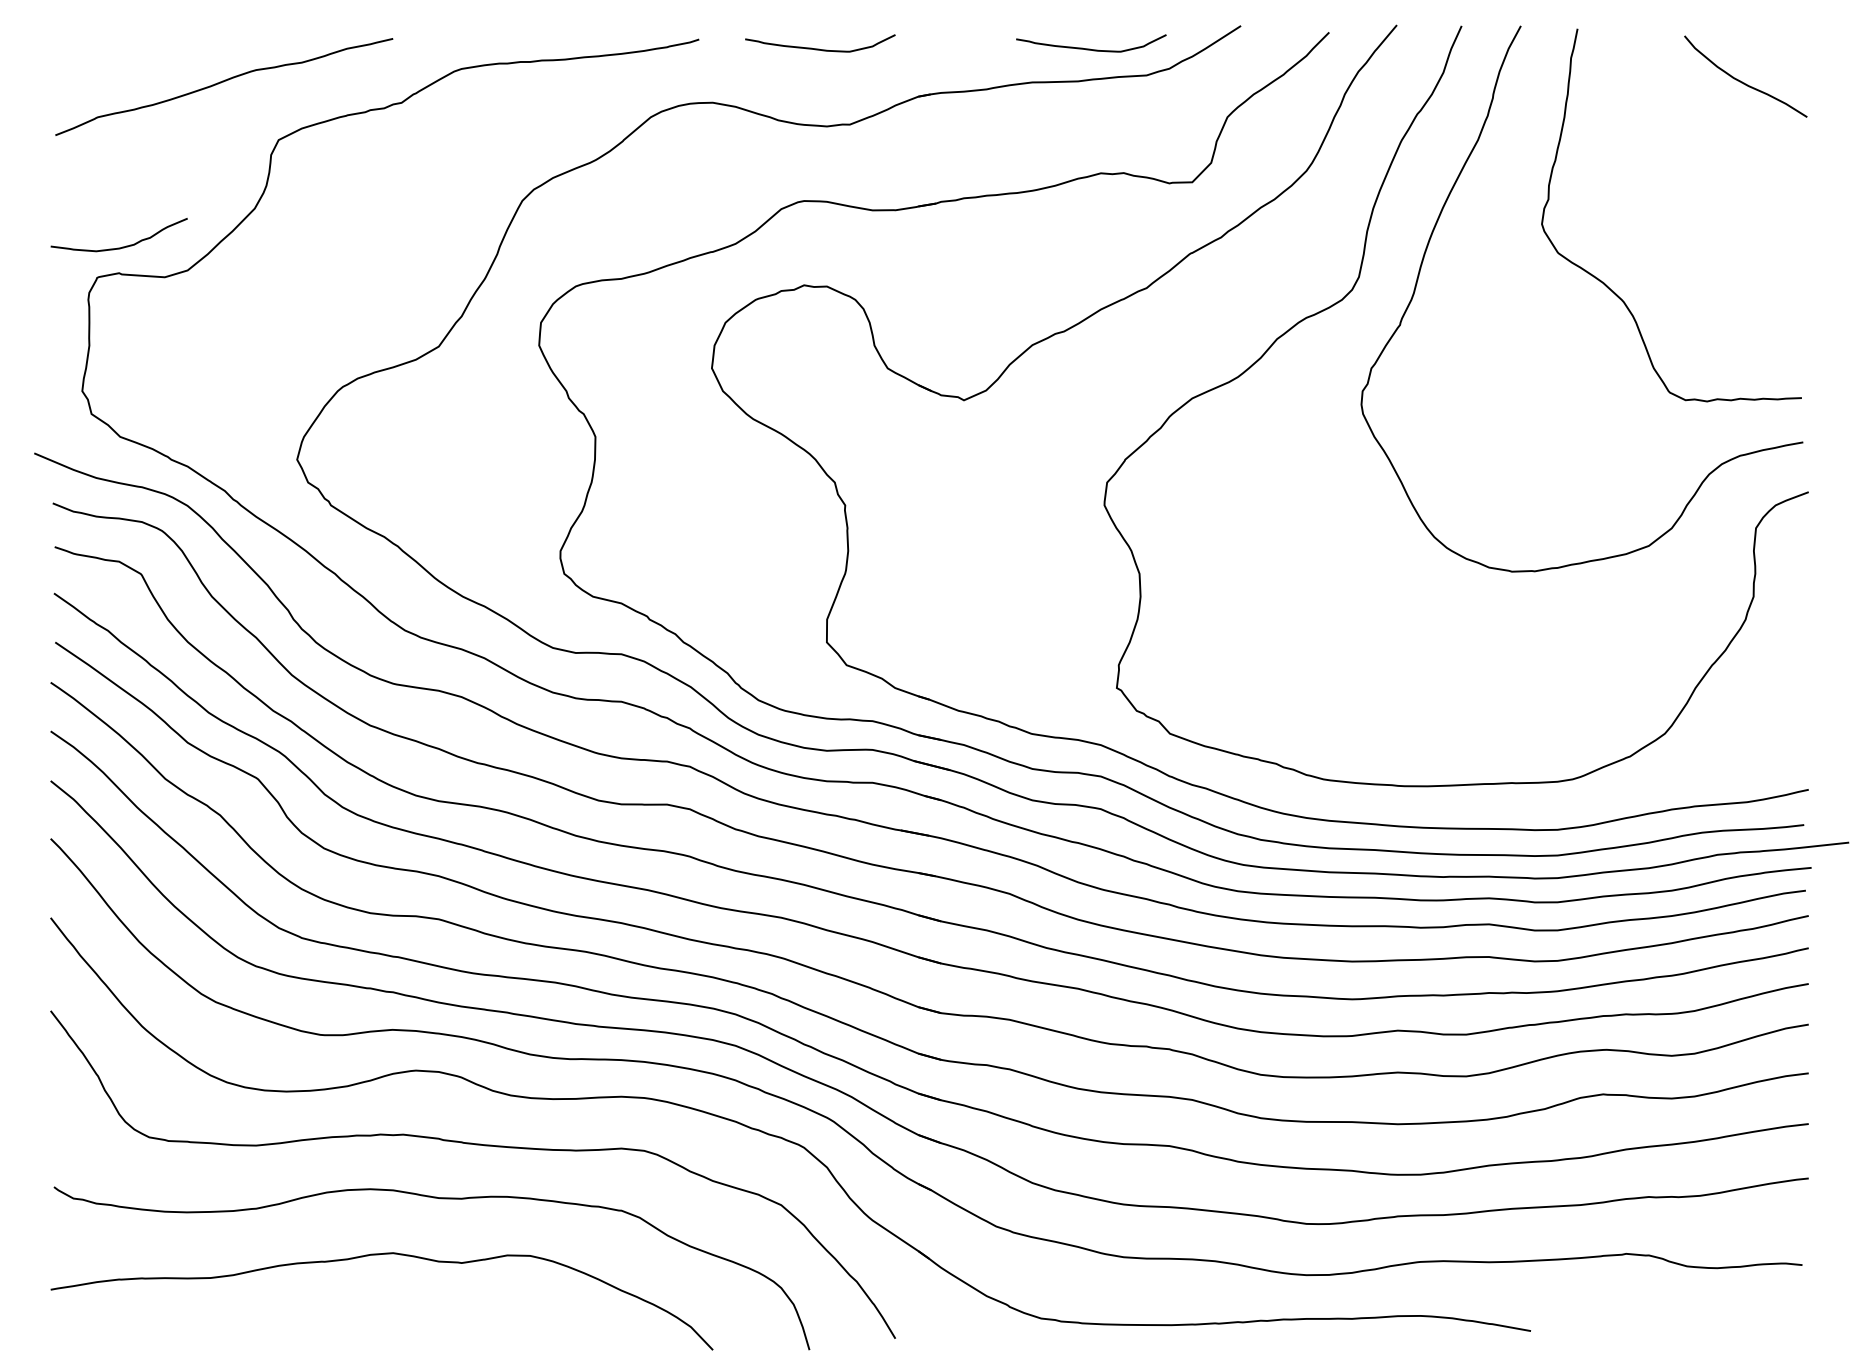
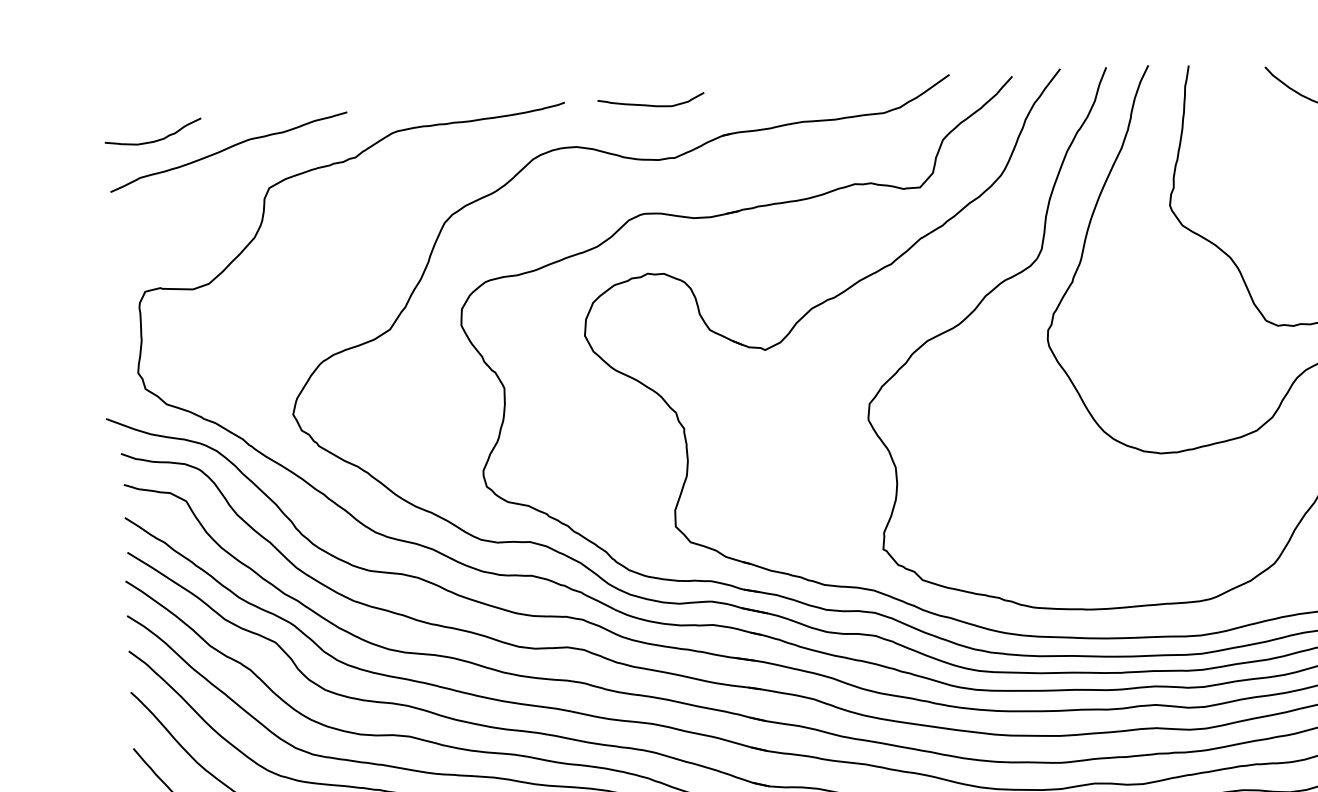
curve: (1090, 48) -> (843, 95), removed
curve: (122, 246) -> (155, 140), moved

